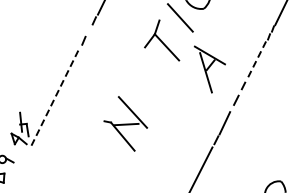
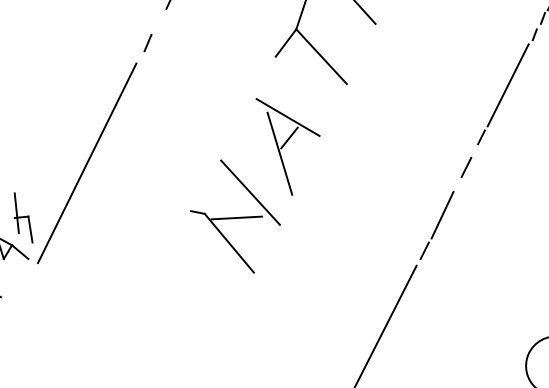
line: (256, 61) -> (508, 86), dashed -> solid
part: (209, 69) -> (287, 146), moved
line: (54, 98) -> (86, 163), dashed -> solid

